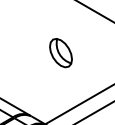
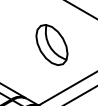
part: (60, 52) -> (51, 44), size x1.67

